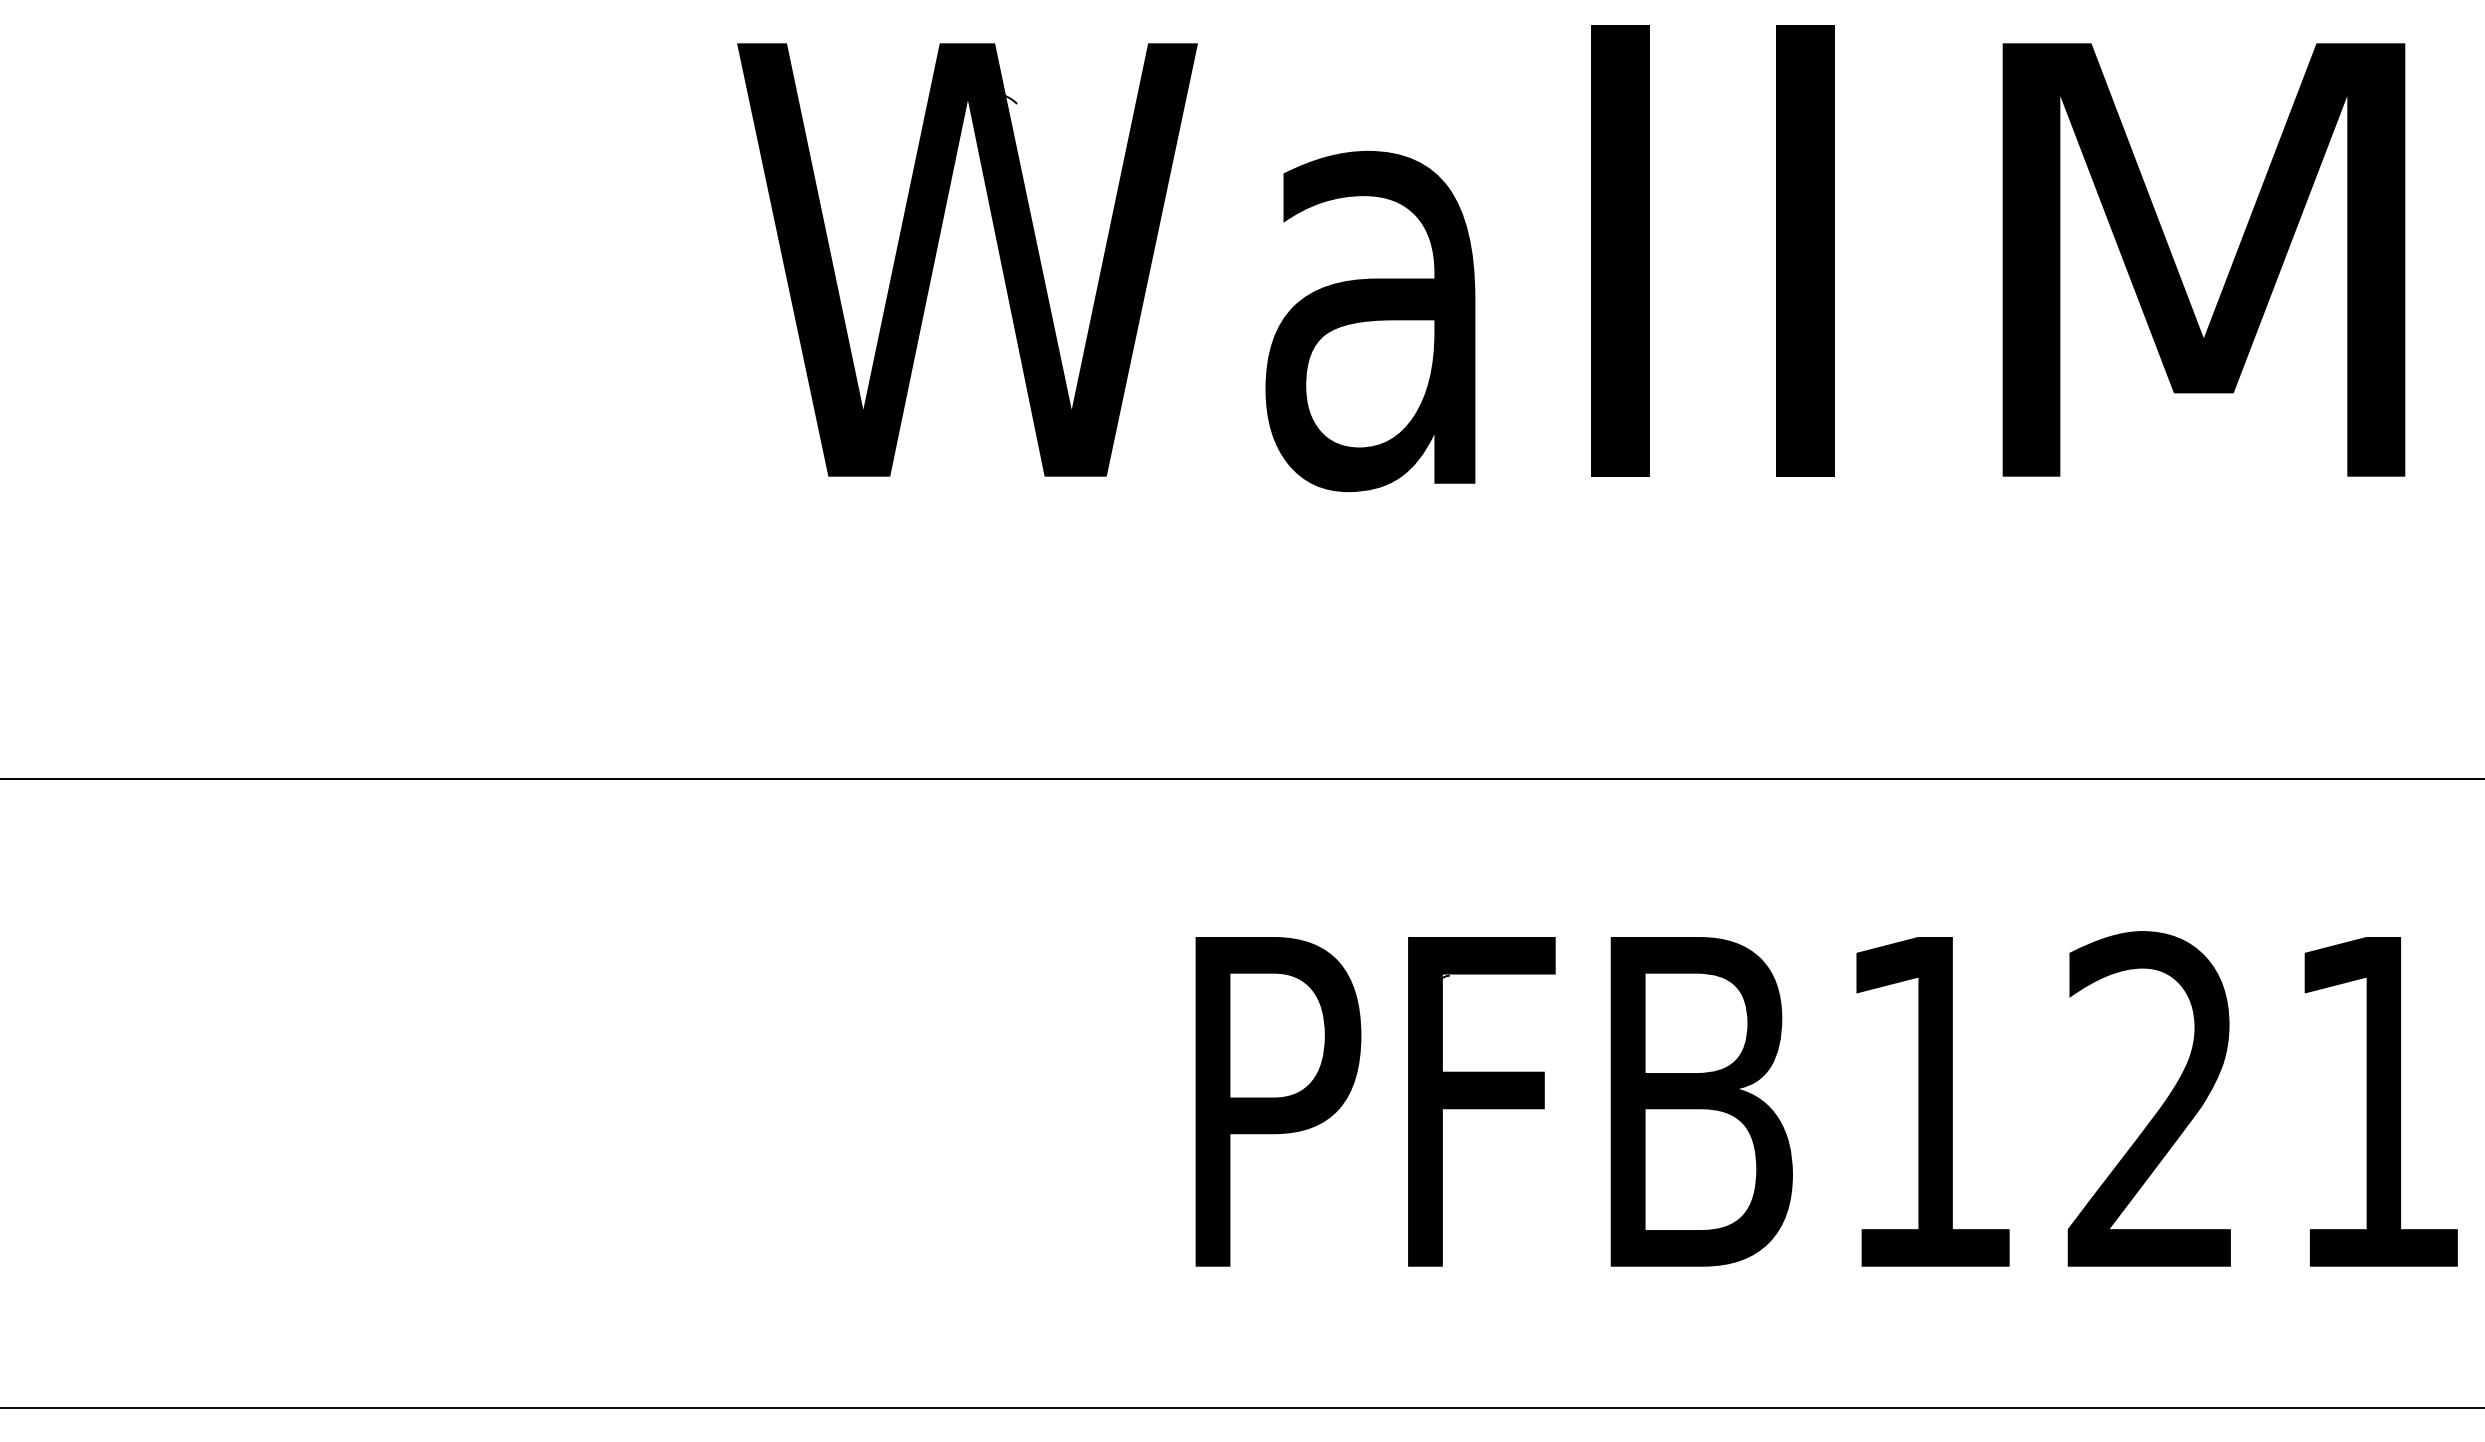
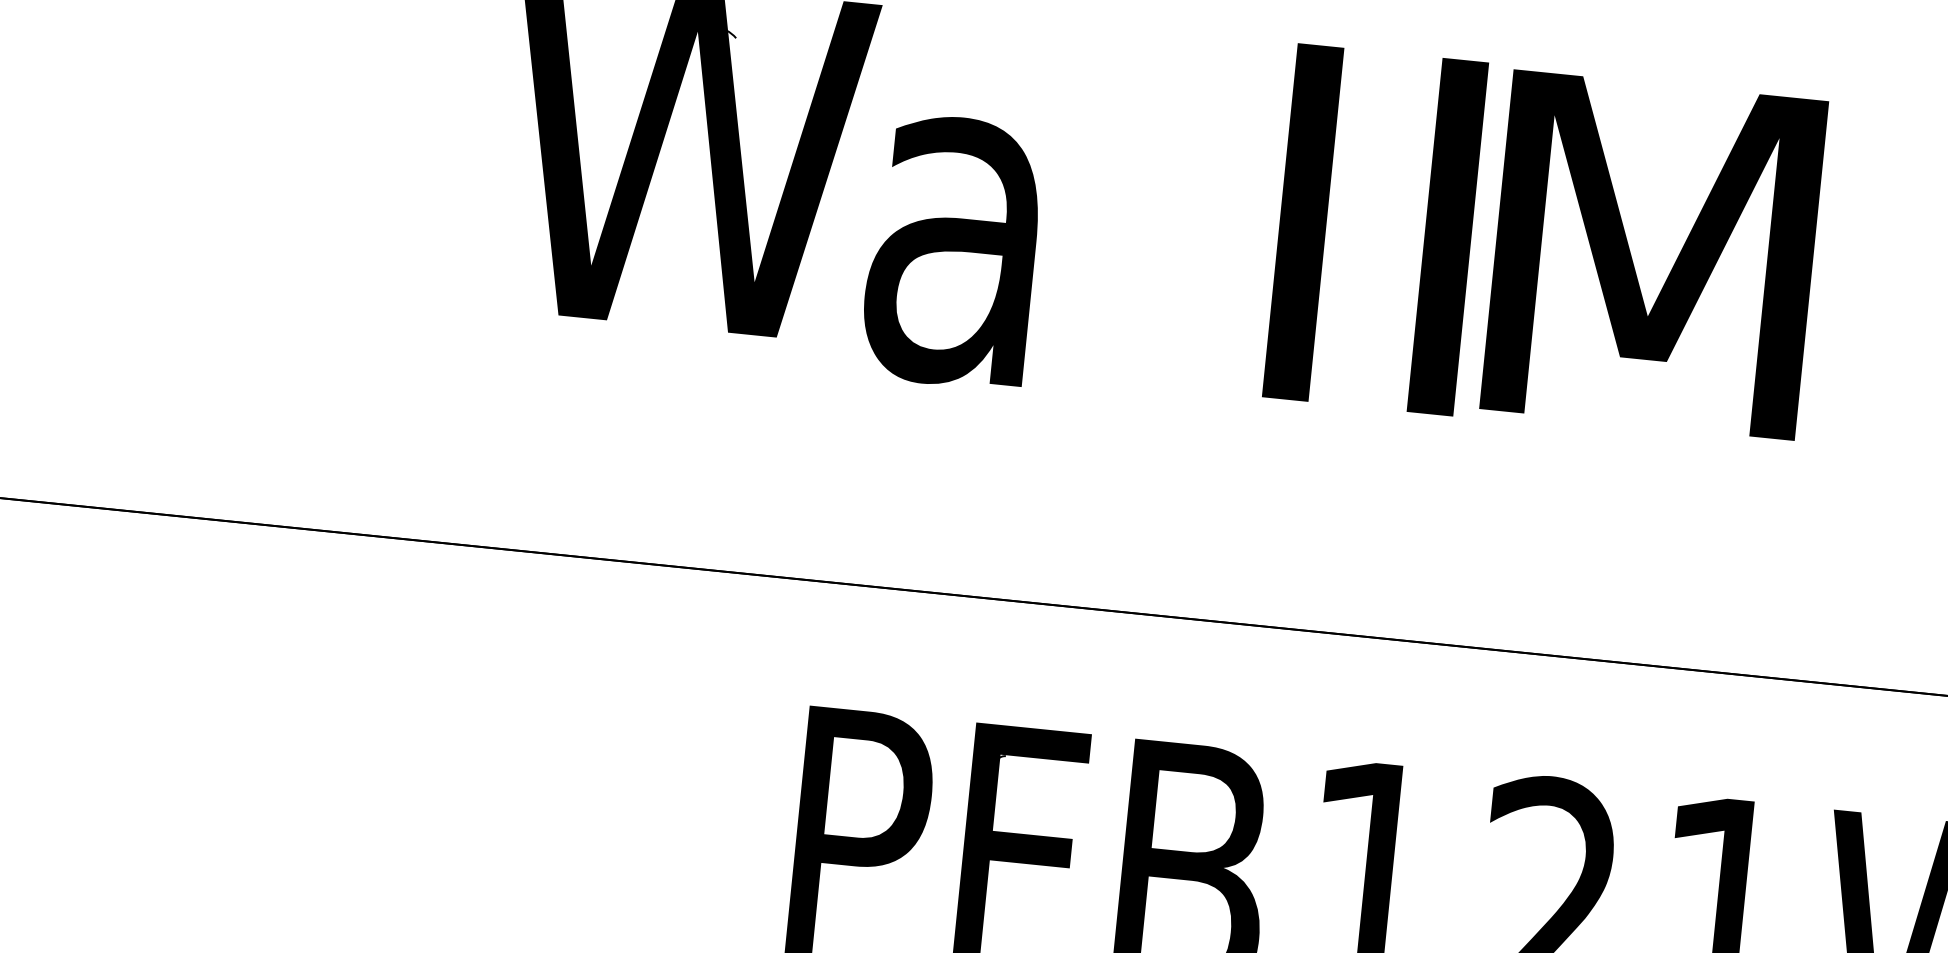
text: (1712, 250) -> (1375, 229), moved
text: (1370, 321) -> (952, 251), moved

